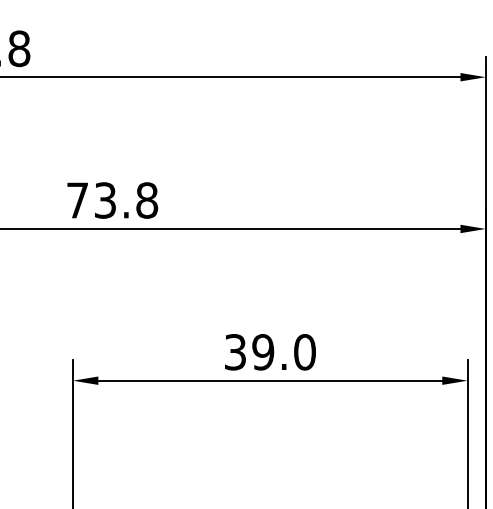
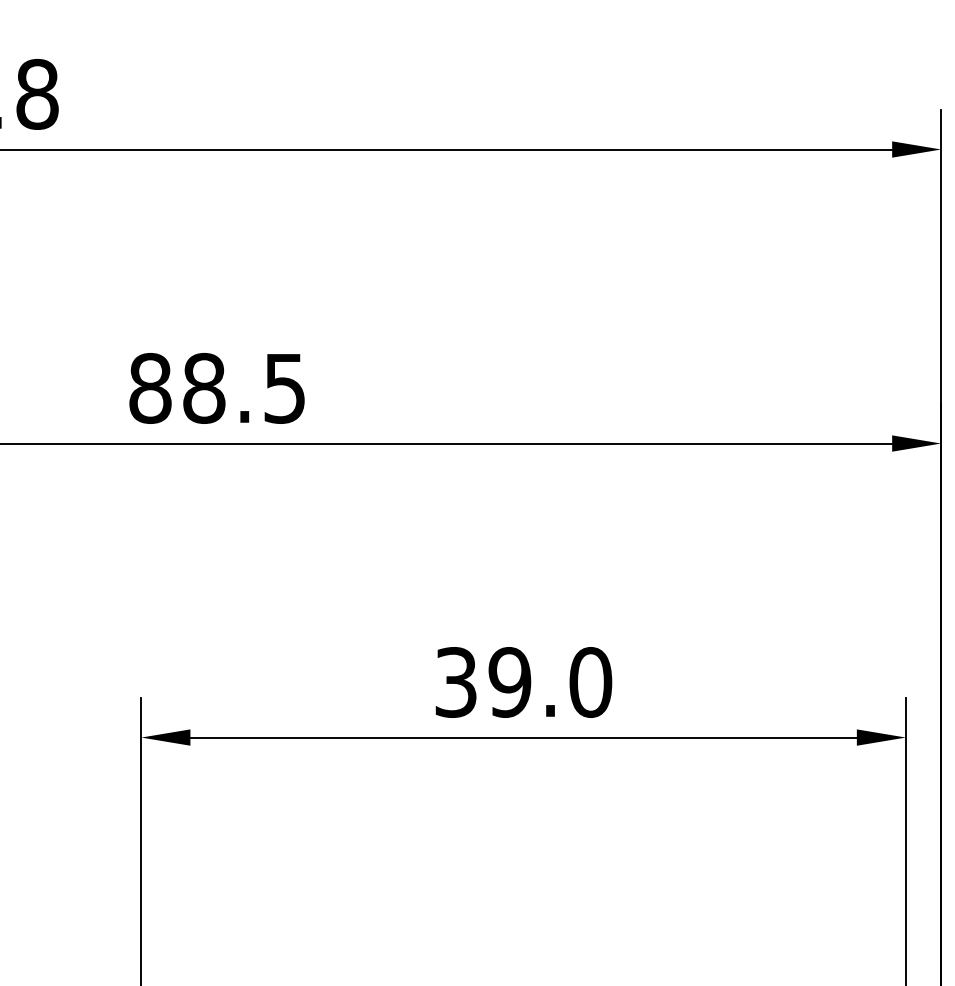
text: (112, 200) -> (217, 388), 73.8 -> 88.5

